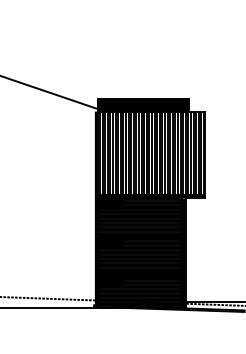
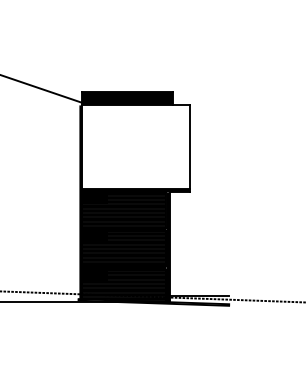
hatch: (151, 153) -> (136, 147), removed

